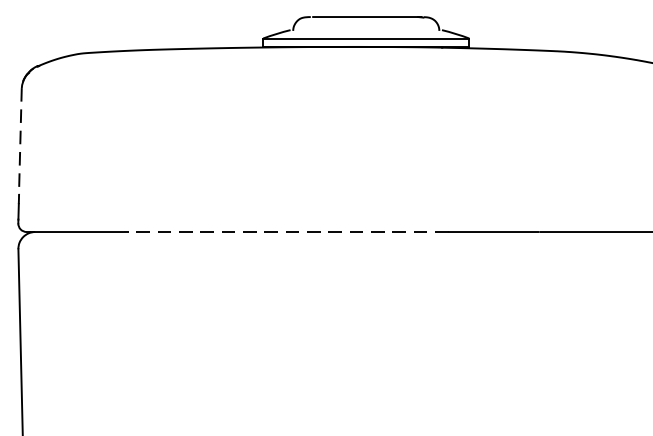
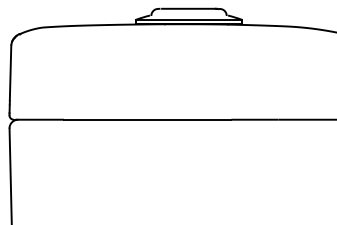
line: (20, 142) -> (10, 73), dashed -> solid
line: (285, 231) -> (147, 119), dashed -> solid

